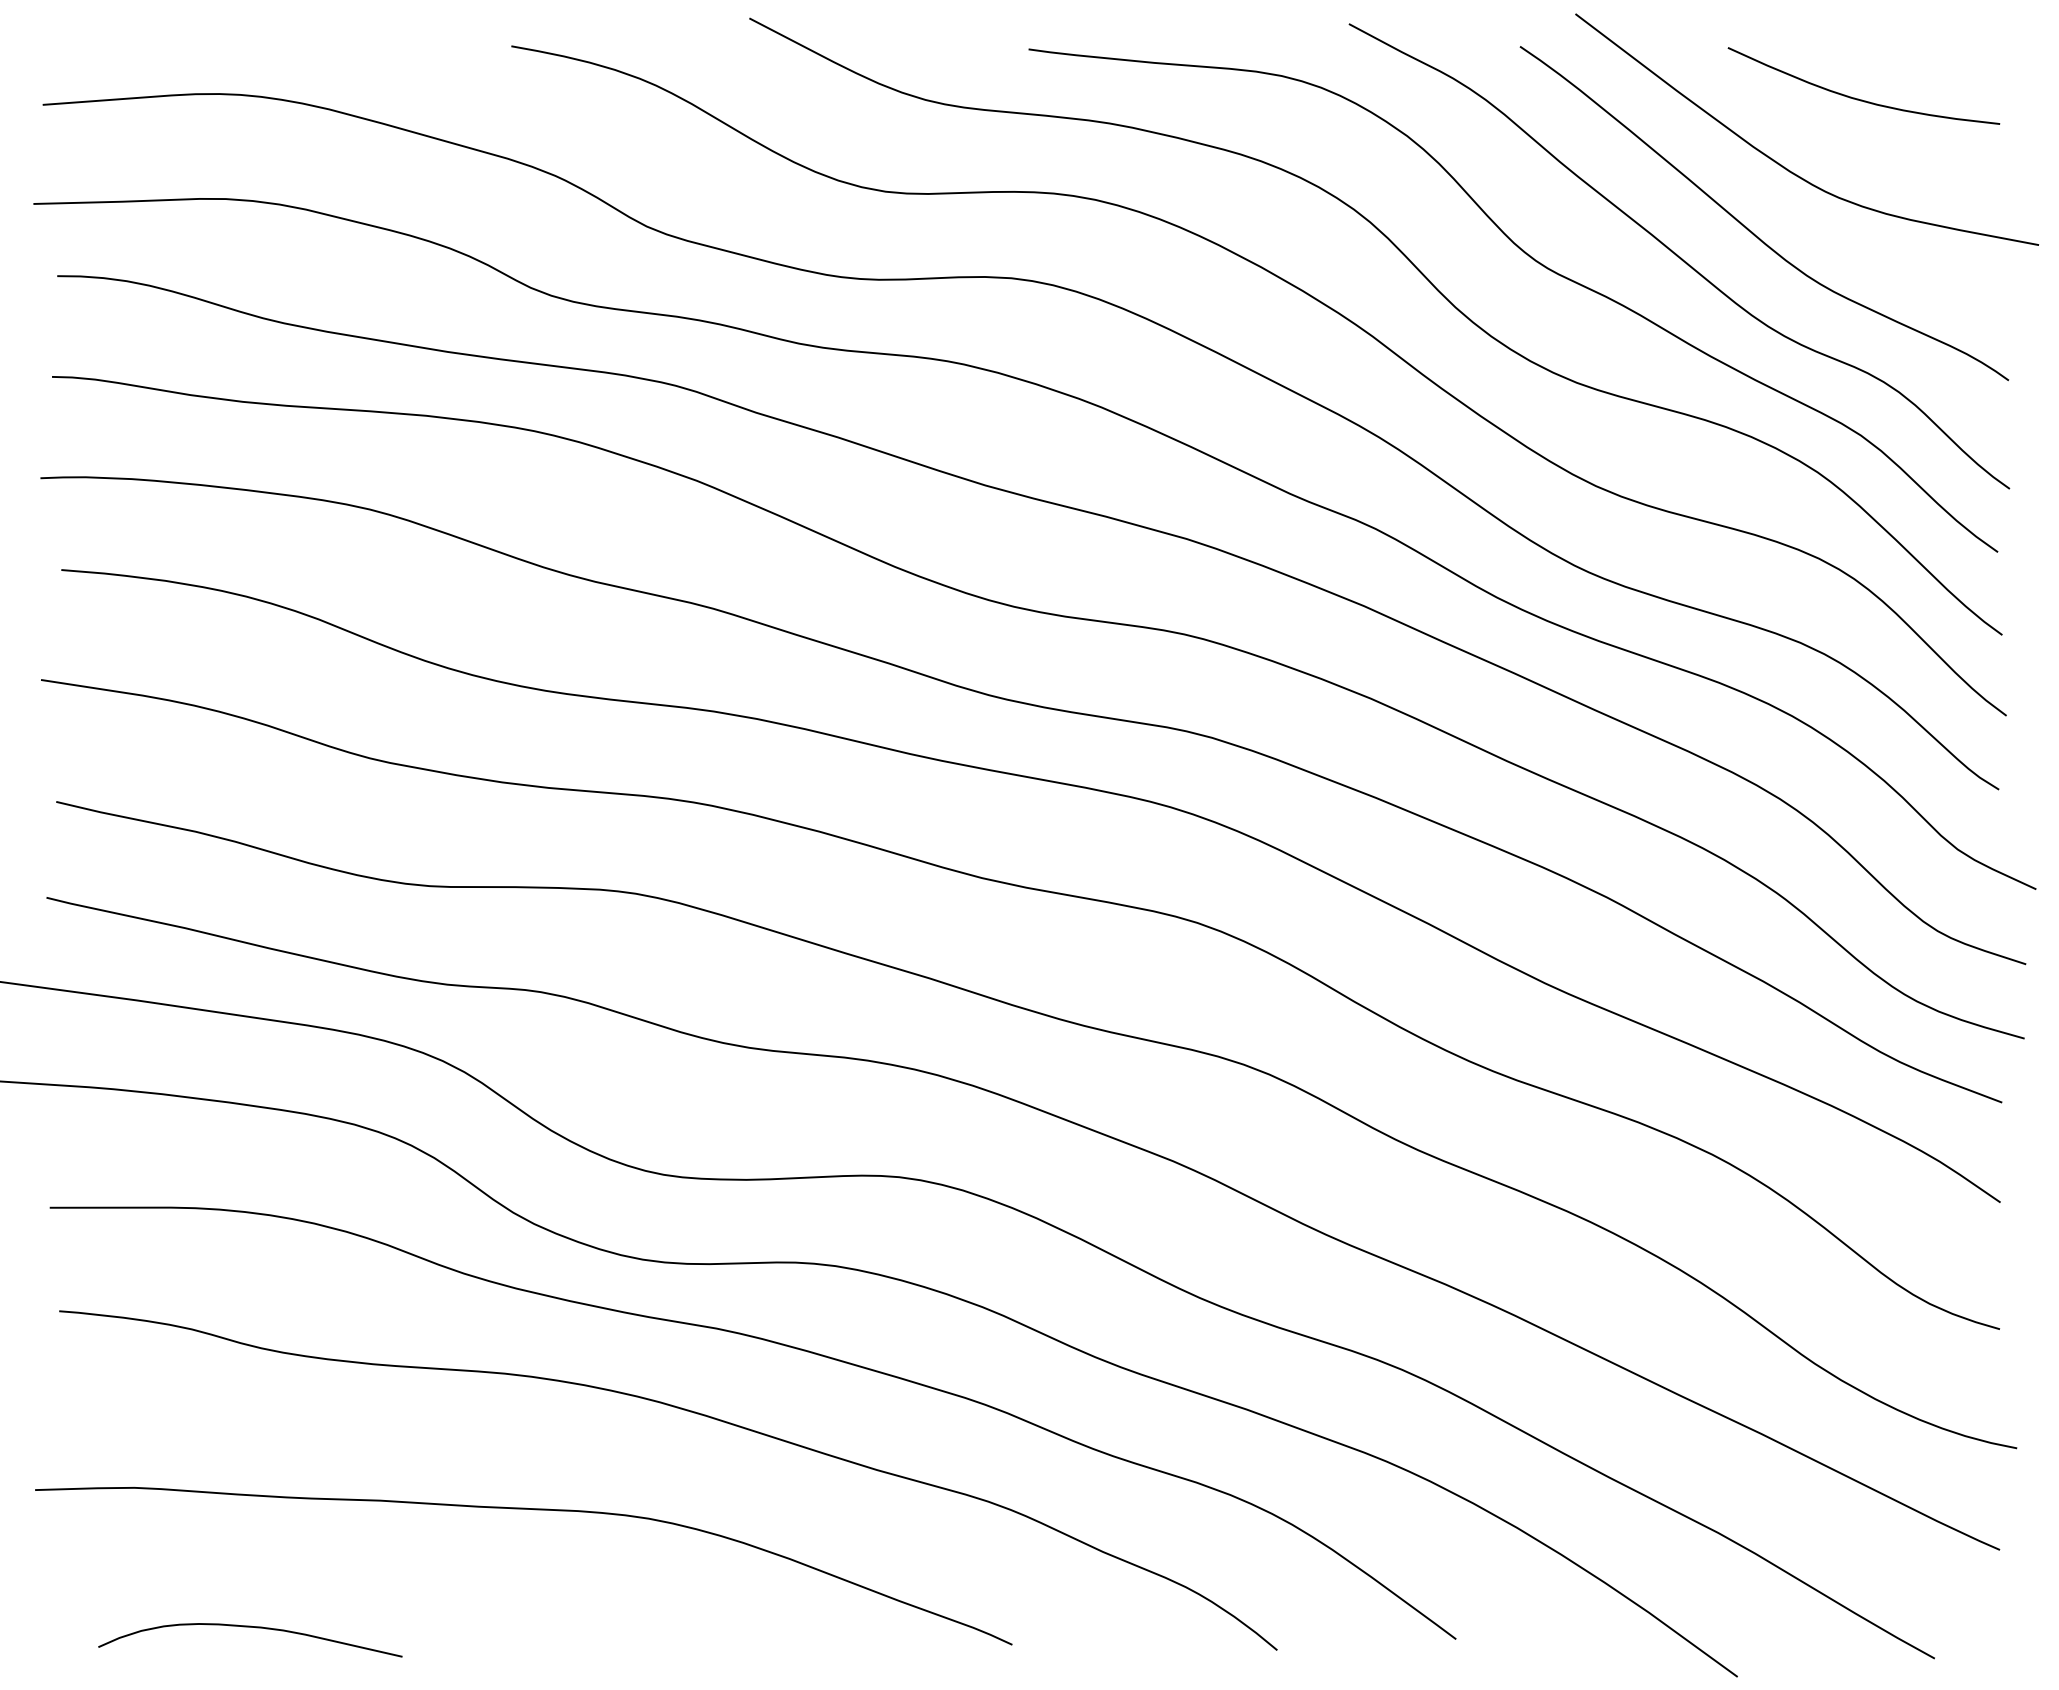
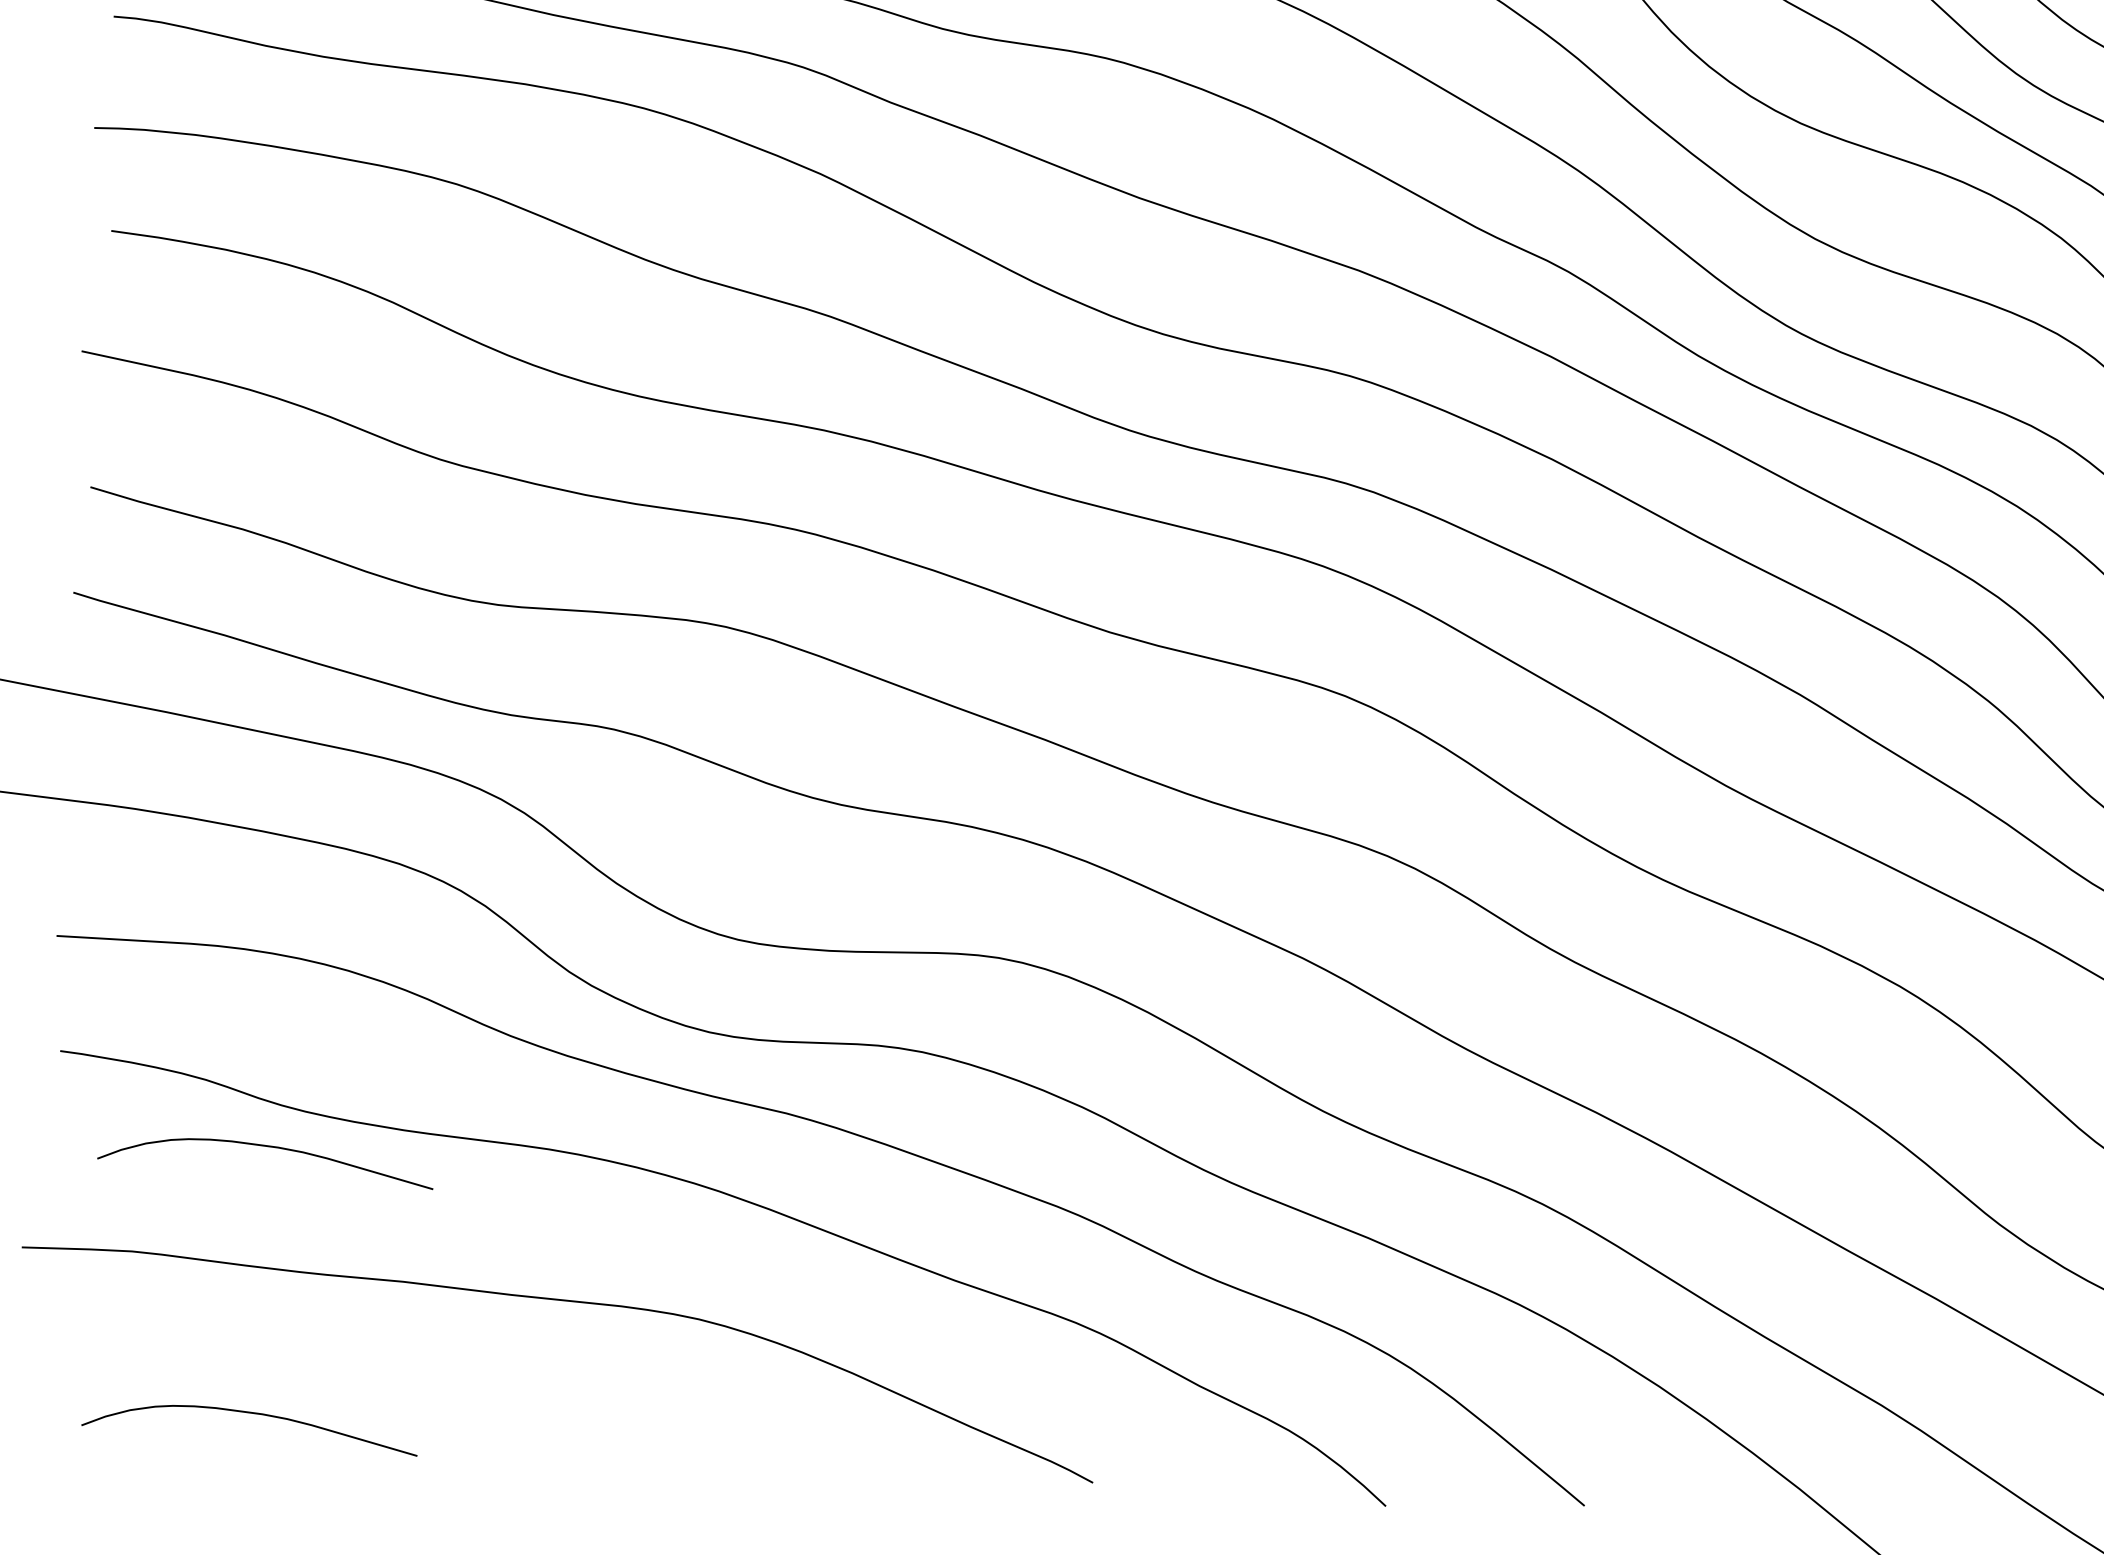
curve: (250, 1386) -> (266, 1146), added

